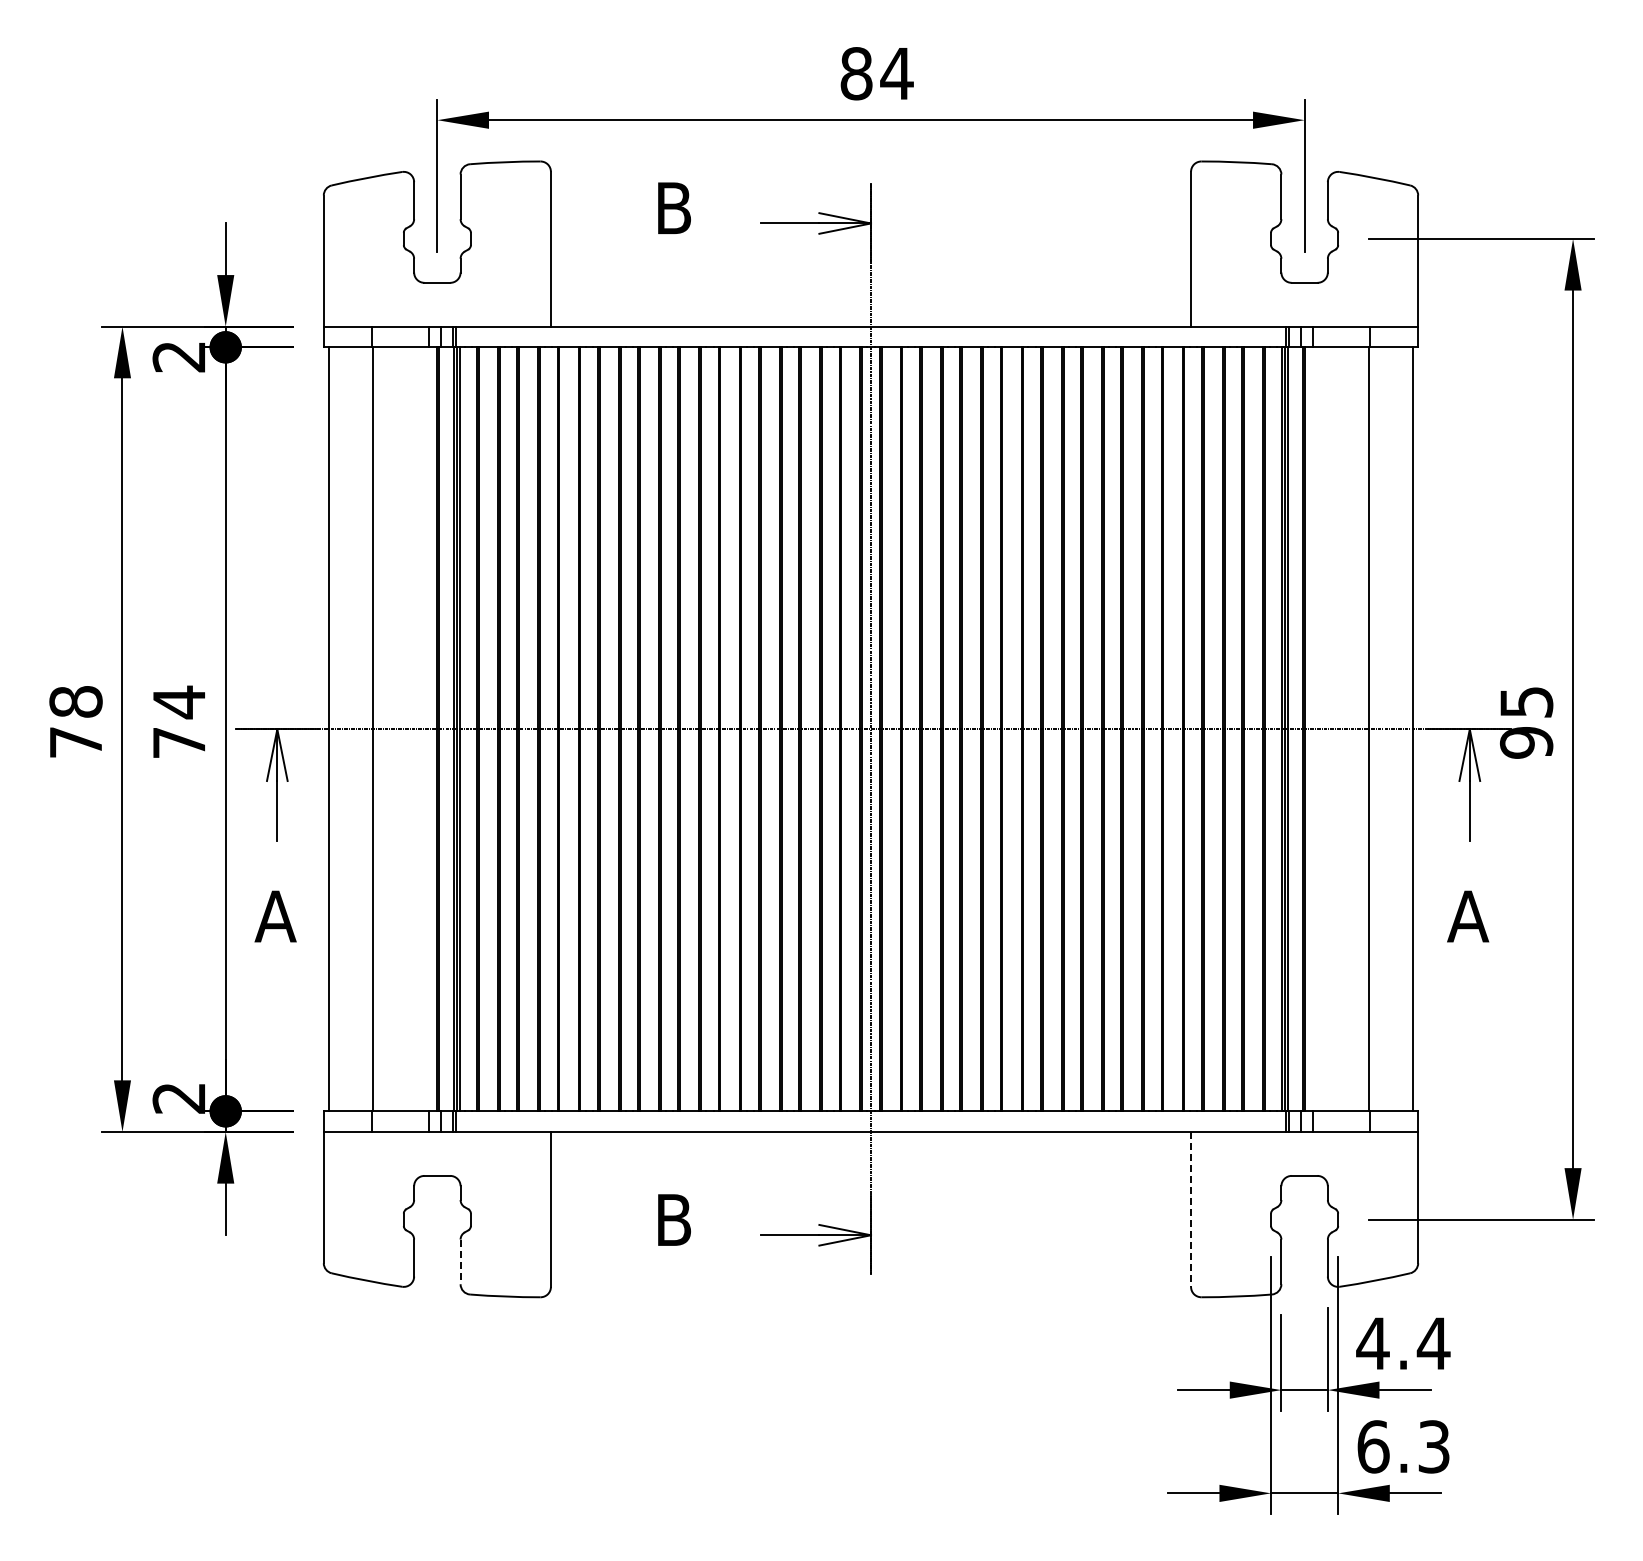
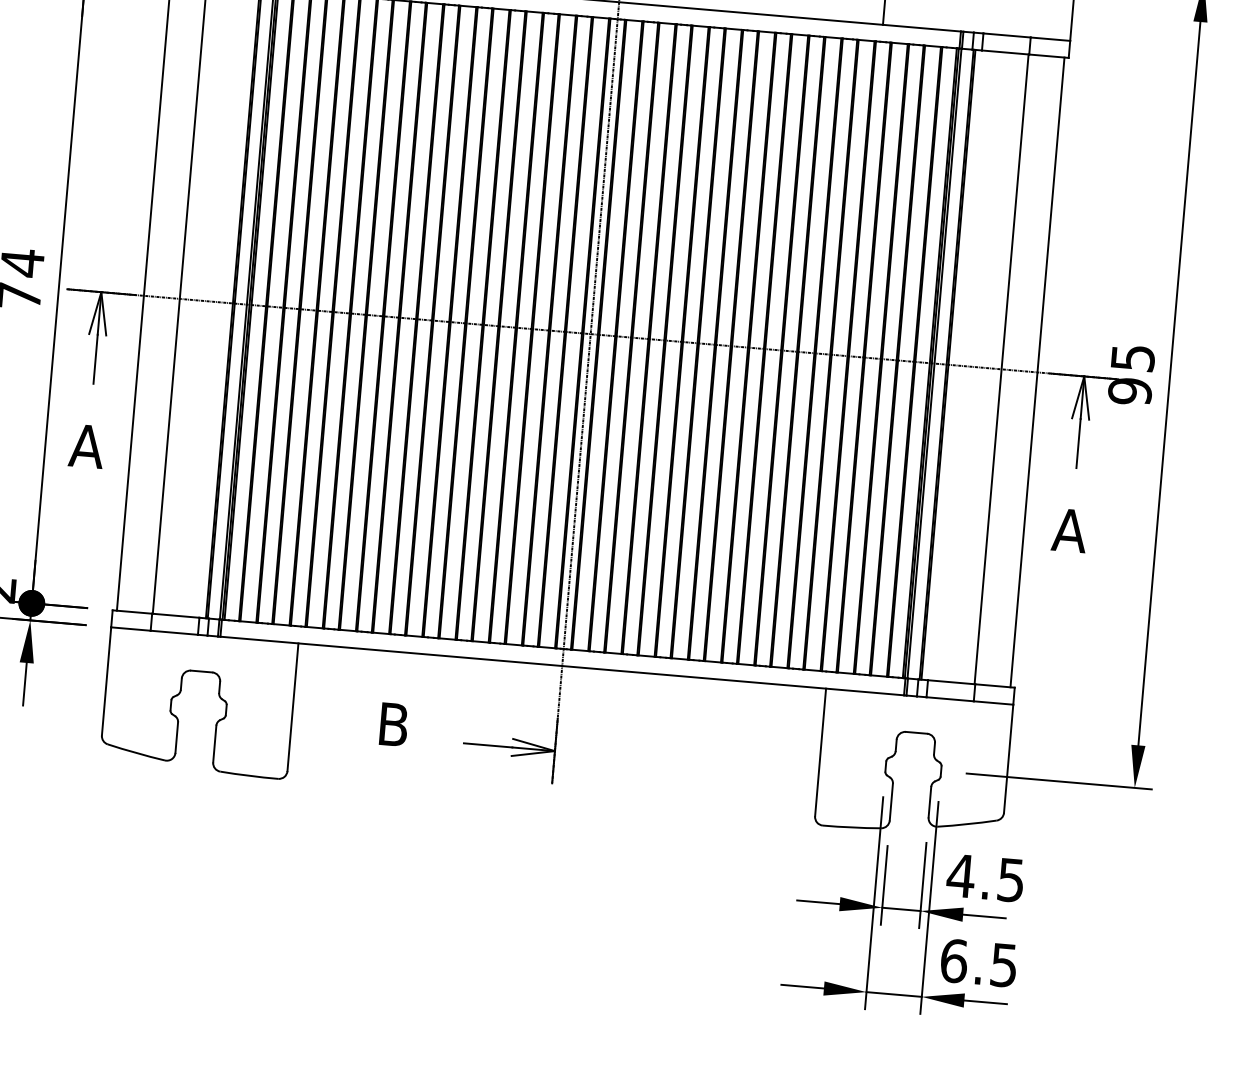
line: (1191, 1209) -> (820, 752), dashed -> solid
line: (460, 1262) -> (214, 744), dashed -> solid
text: (1433, 1343) -> (1010, 880), 4.4 -> 4.5
text: (1434, 1446) -> (1004, 965), 6.3 -> 6.5

